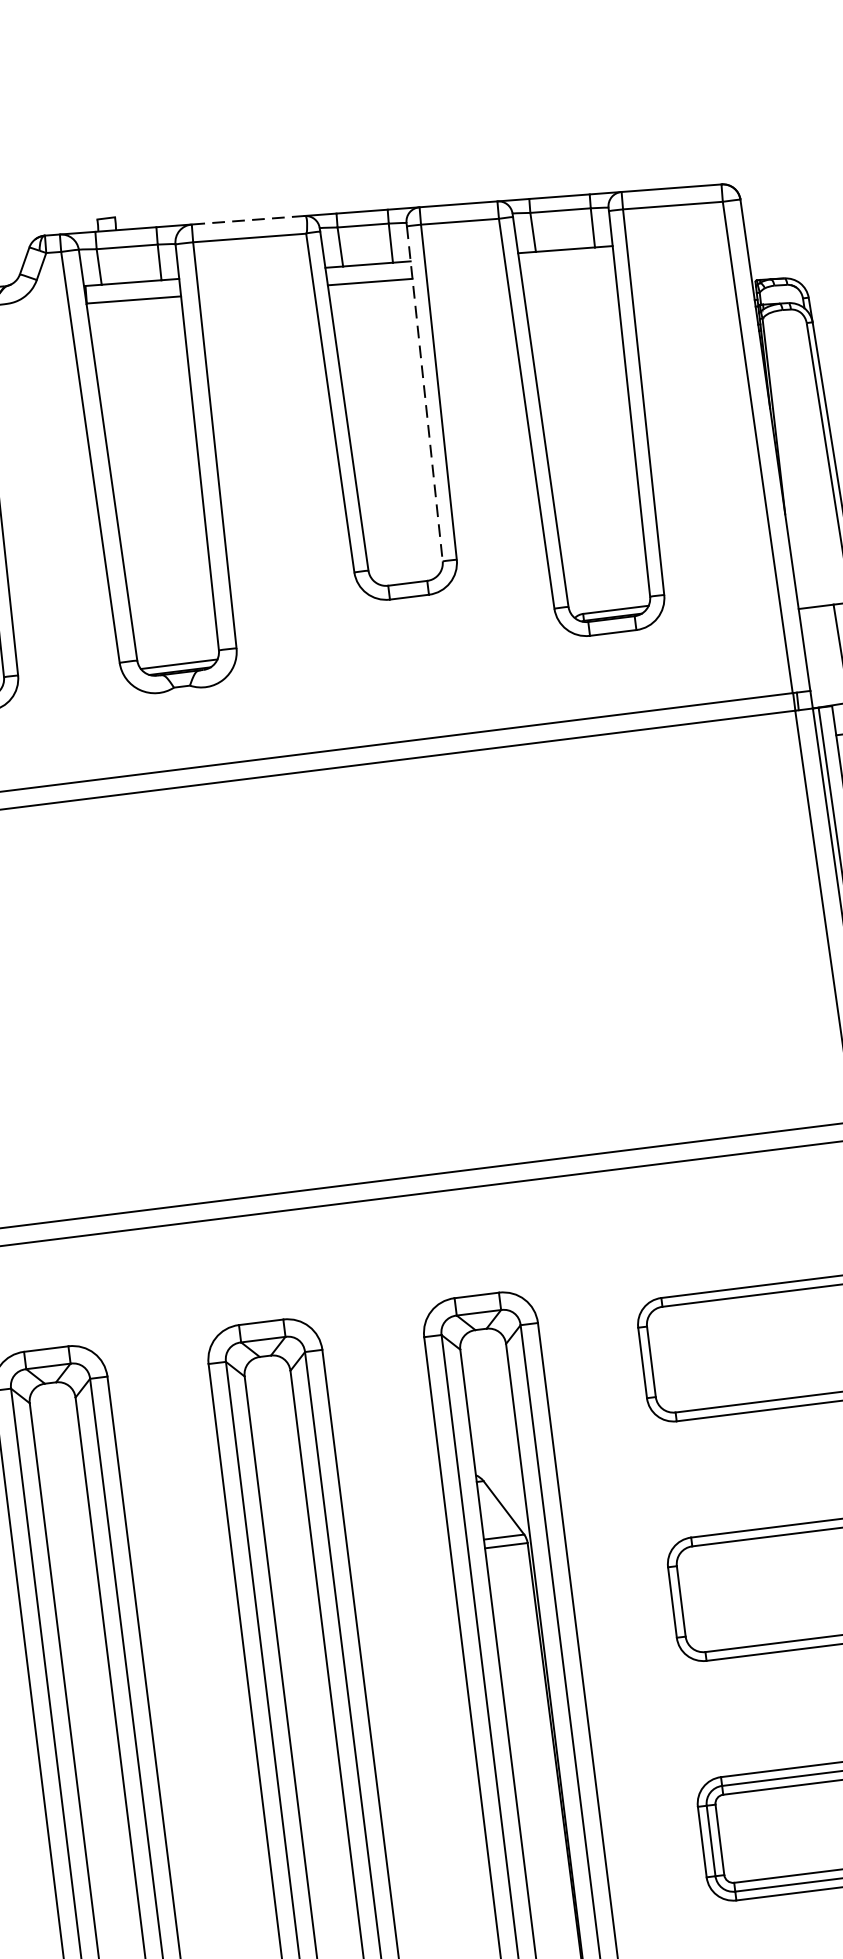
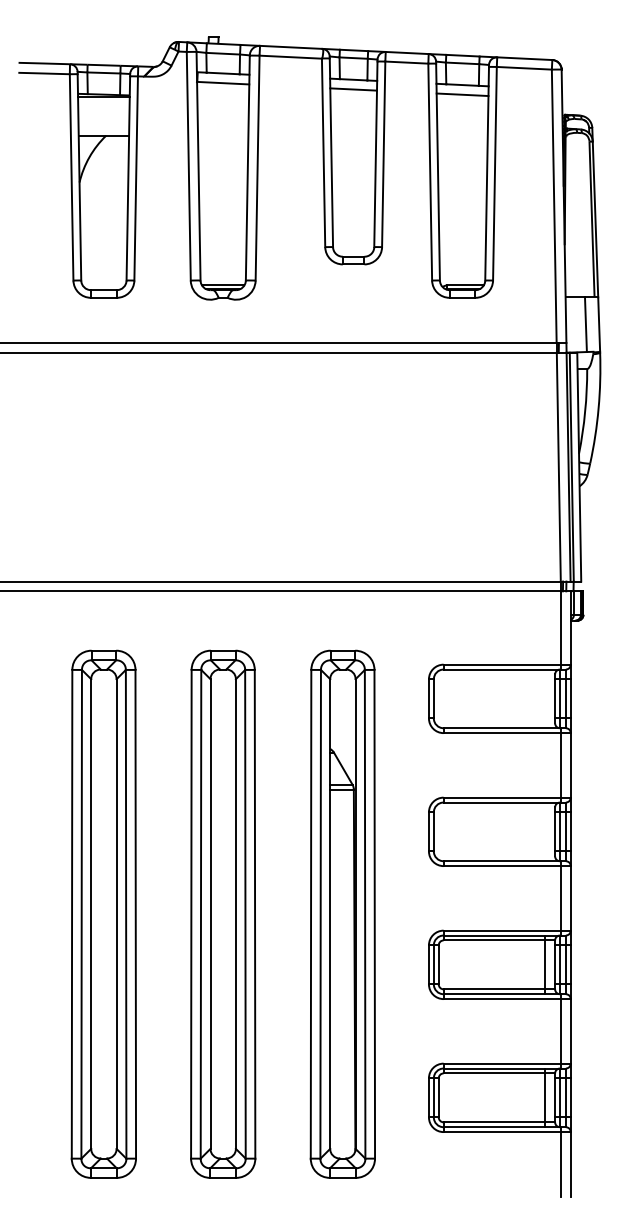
line: (247, 220) -> (290, 47), dashed -> solid
line: (567, 266) -> (462, 94), added
line: (424, 394) -> (375, 154), dashed -> solid

